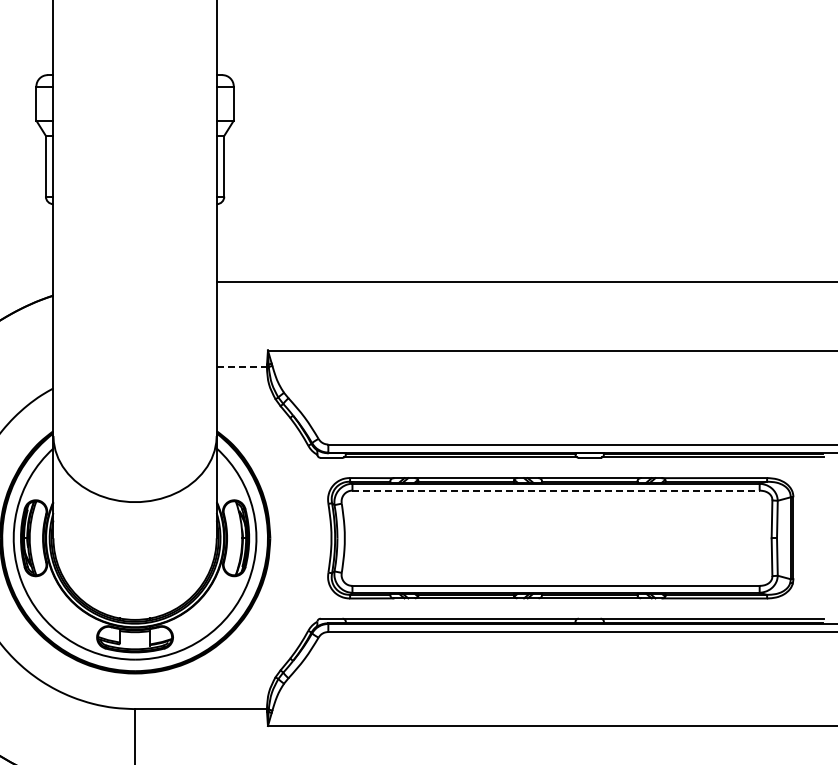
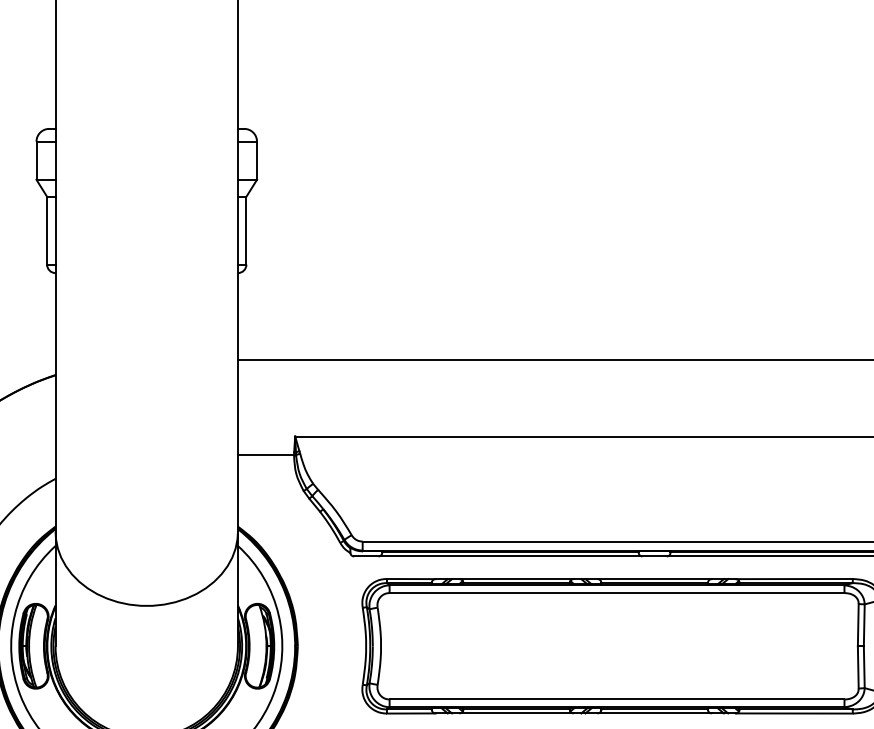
line: (242, 367) -> (266, 455), dashed -> solid
line: (556, 490) -> (617, 592), dashed -> solid

